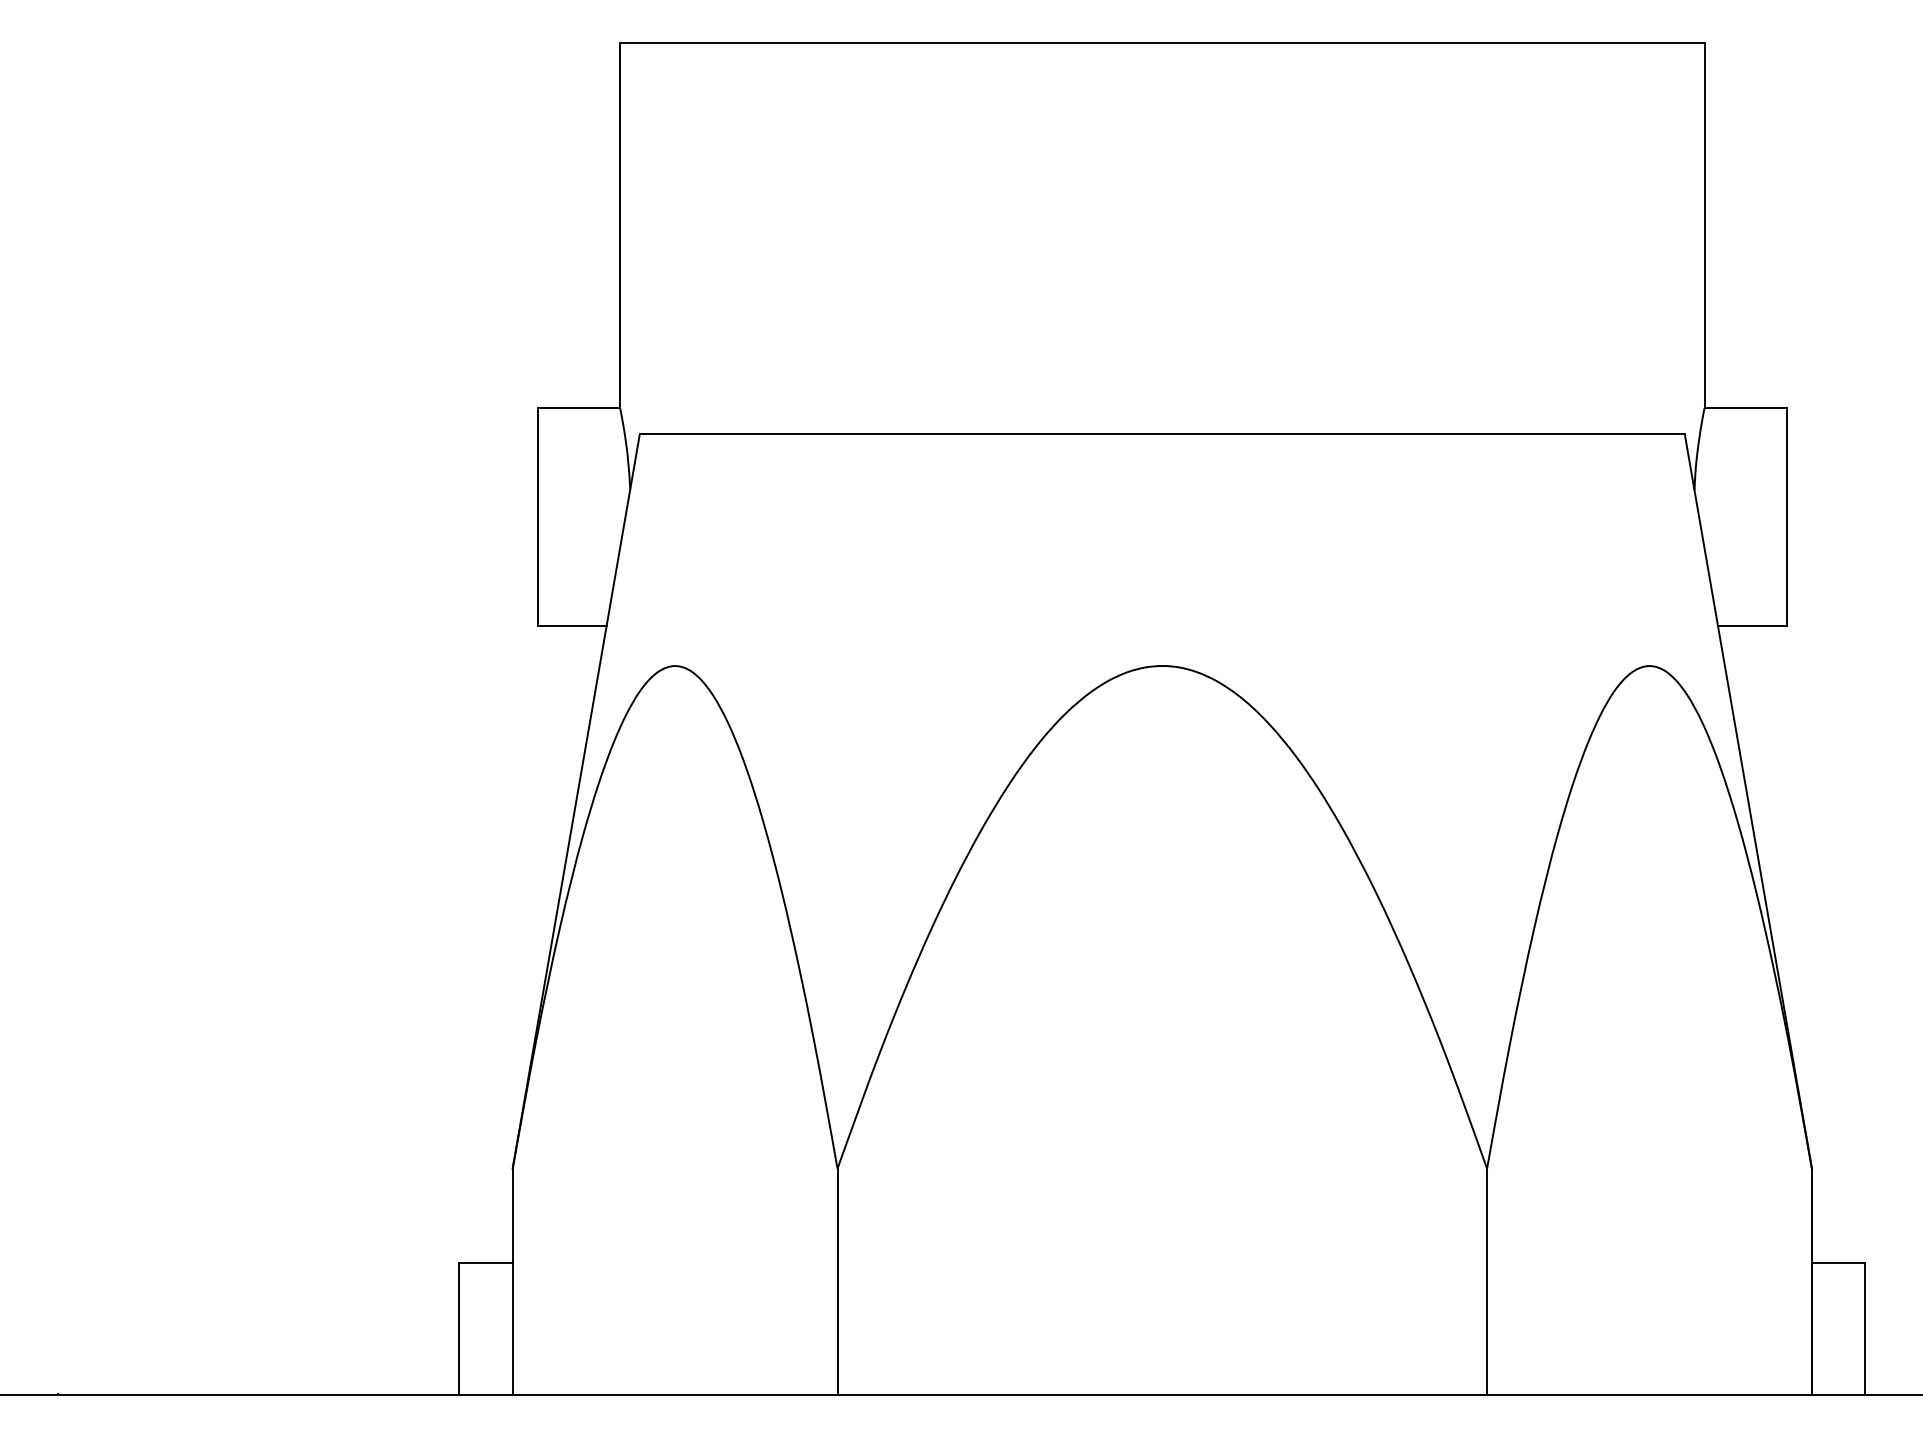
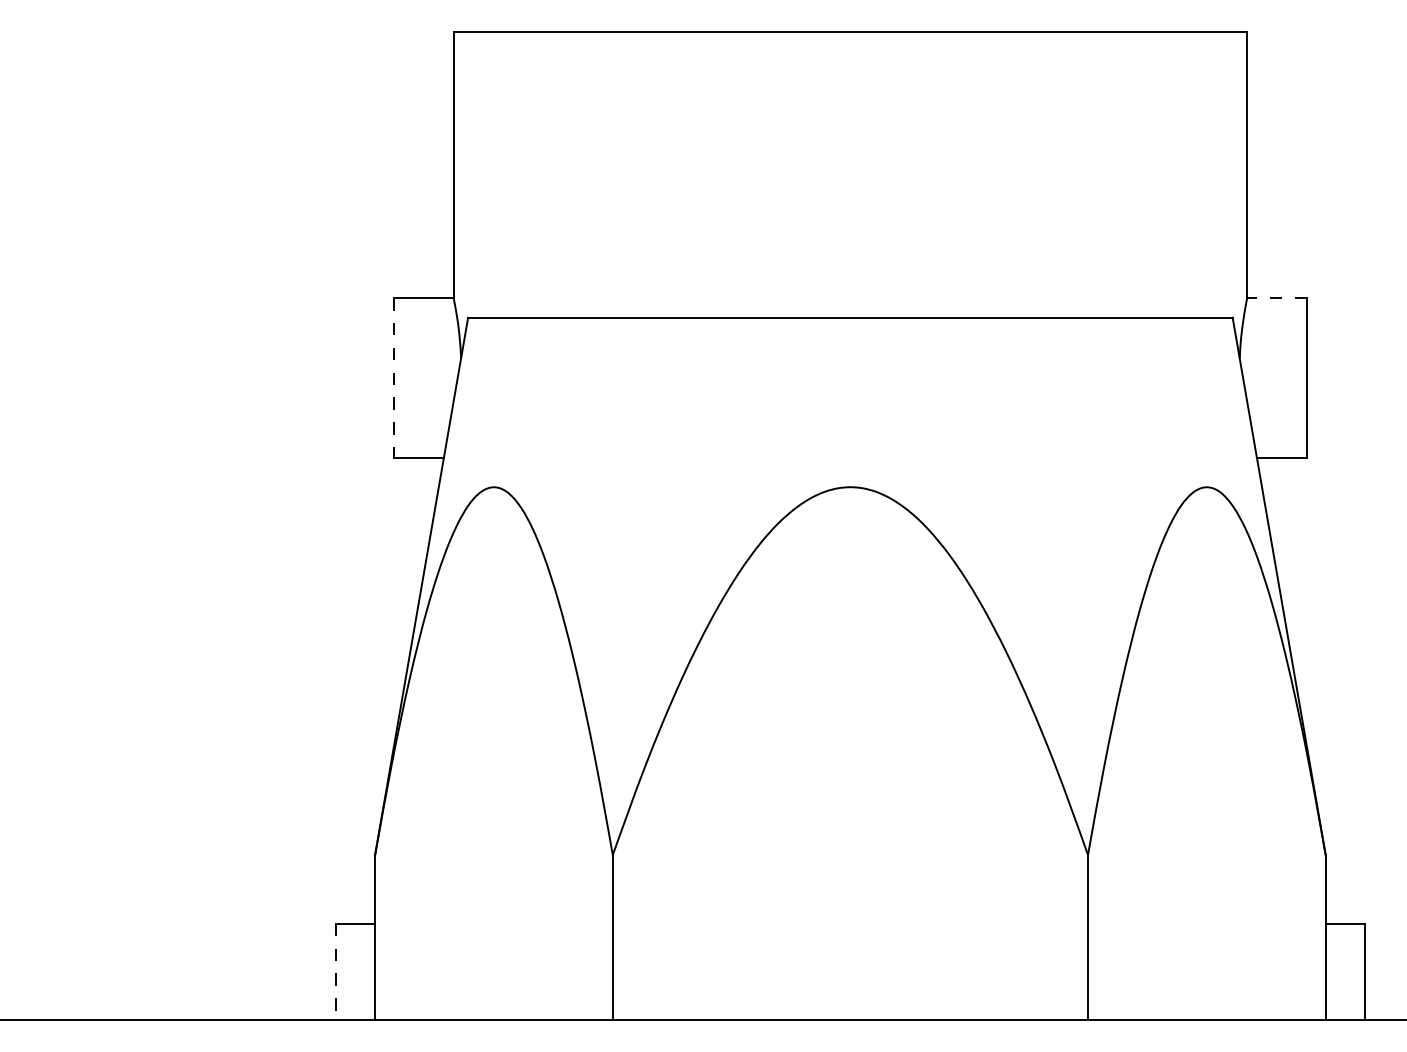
line: (1745, 407) -> (1277, 298), solid -> dashed
line: (538, 517) -> (394, 378), solid -> dashed
line: (459, 1329) -> (336, 972), solid -> dashed

